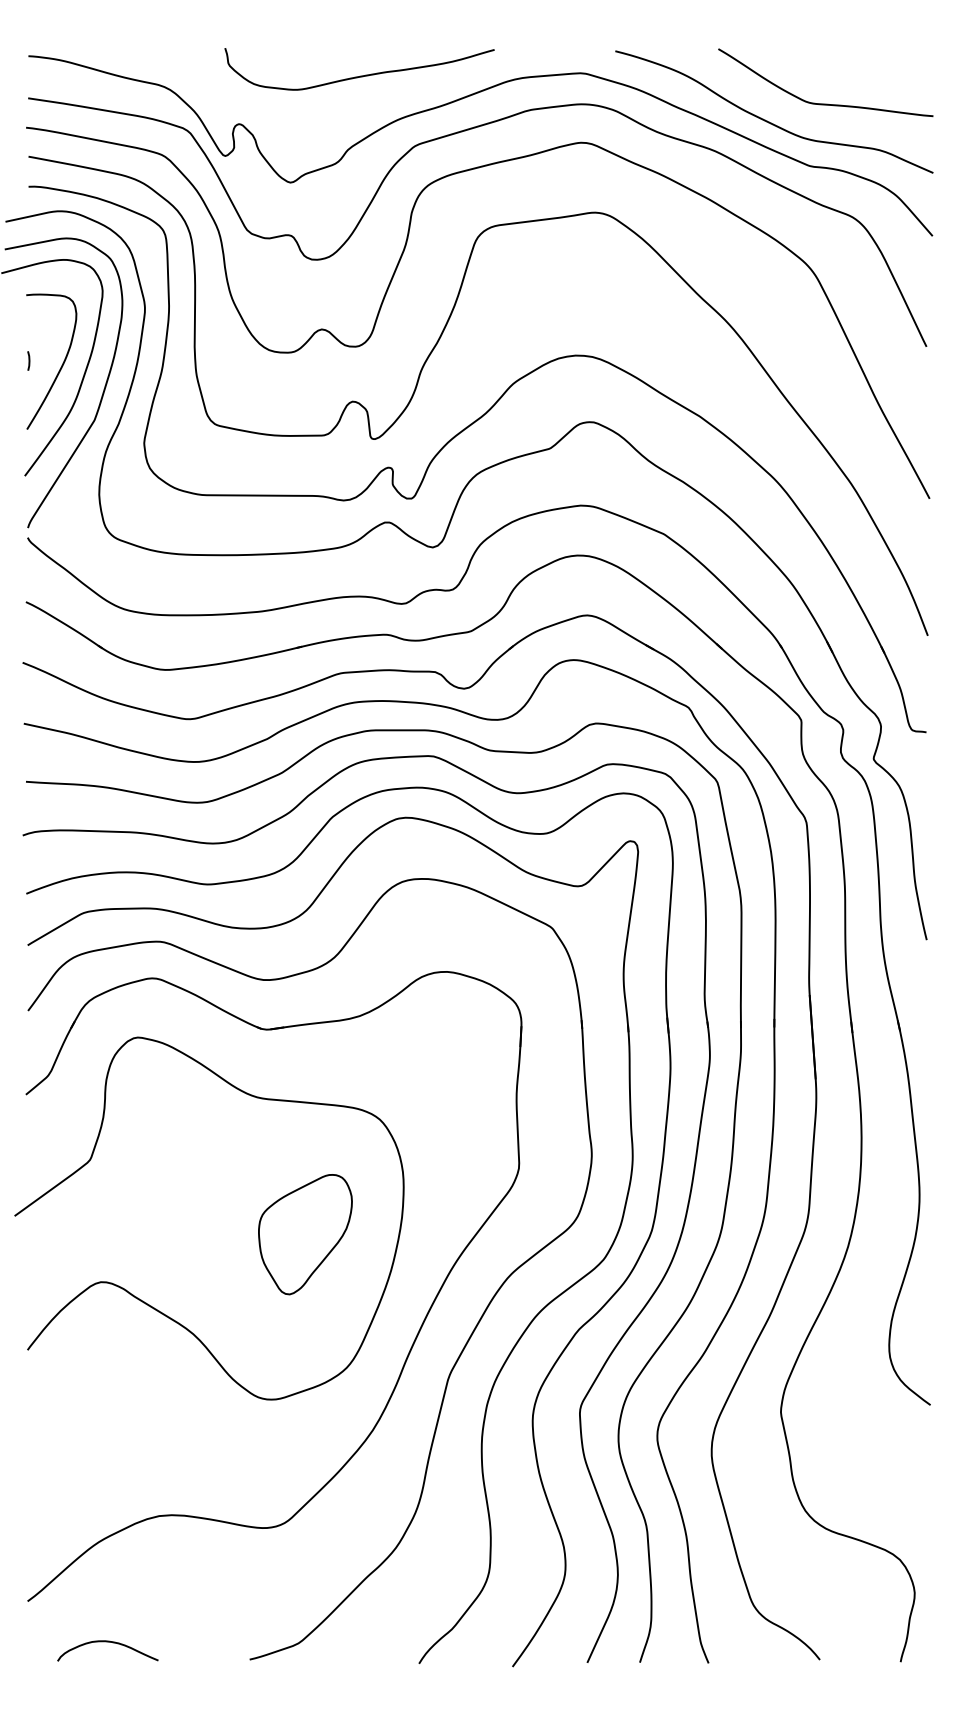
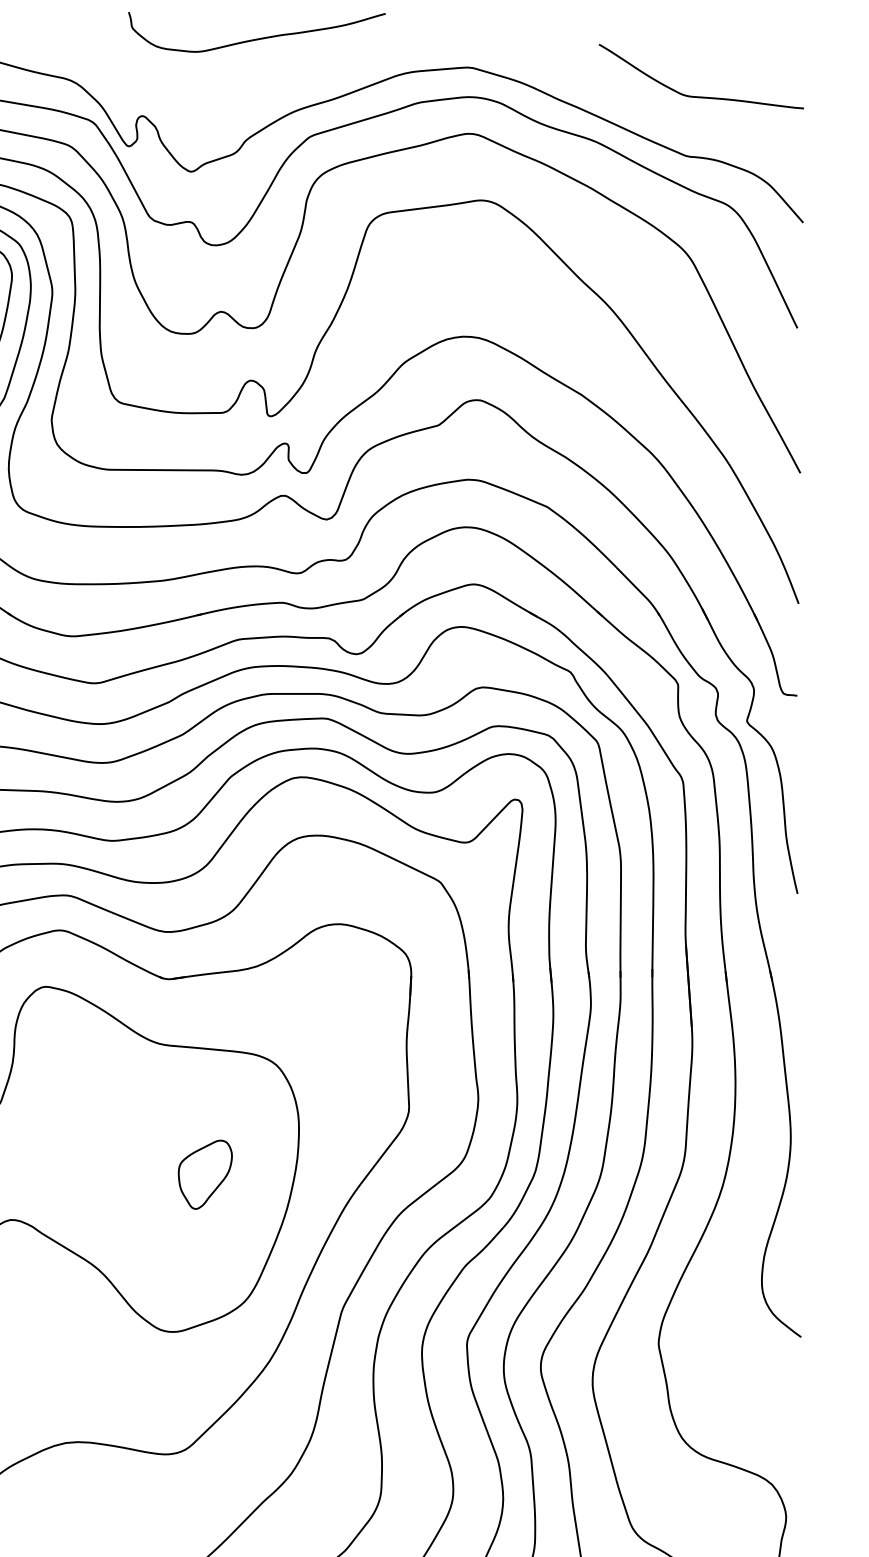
curve: (360, 75) -> (257, 38), moved
curve: (769, 121) -> (647, 113), removed
part: (305, 1234) -> (205, 1174), size x0.6

